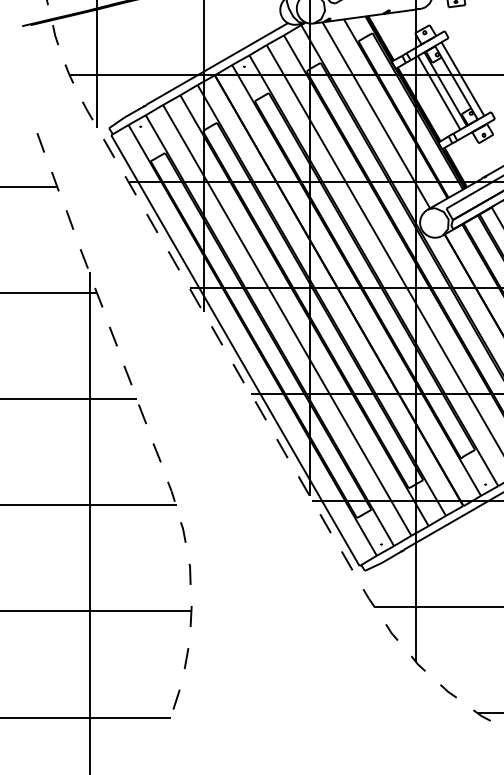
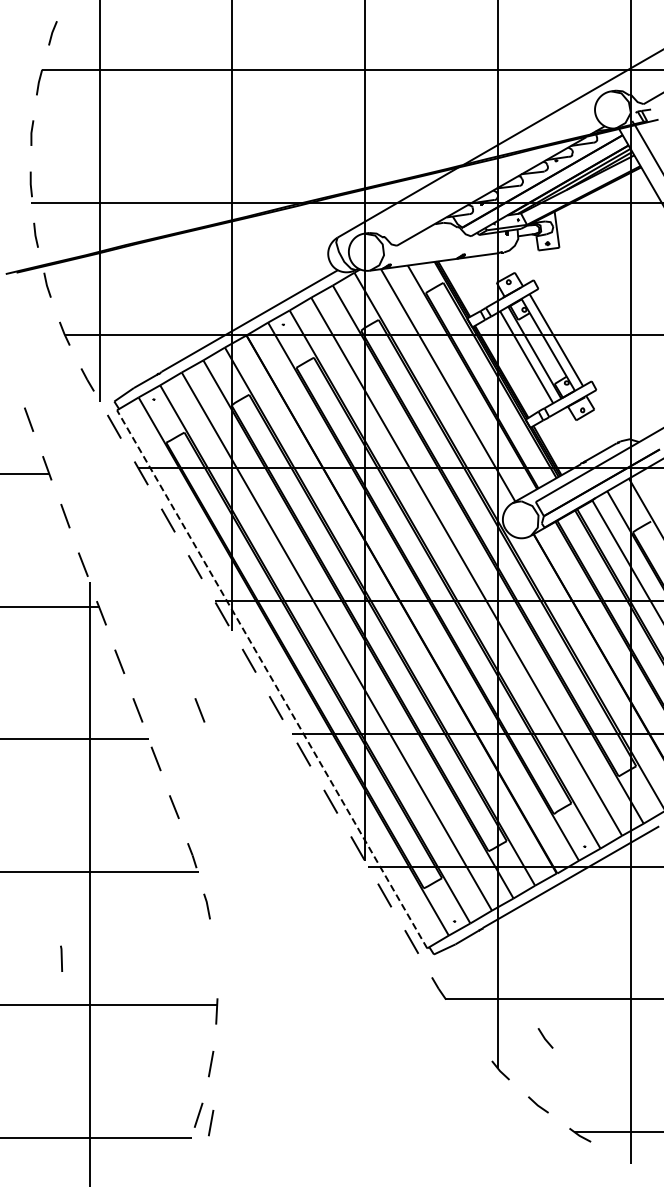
line: (235, 350) -> (272, 679), solid -> dashed
line: (177, 375) -> (199, 710), added
line: (190, 574) -> (61, 958), moved
line: (391, 632) -> (545, 1038), moved
line: (186, 706) -> (211, 1123), added

